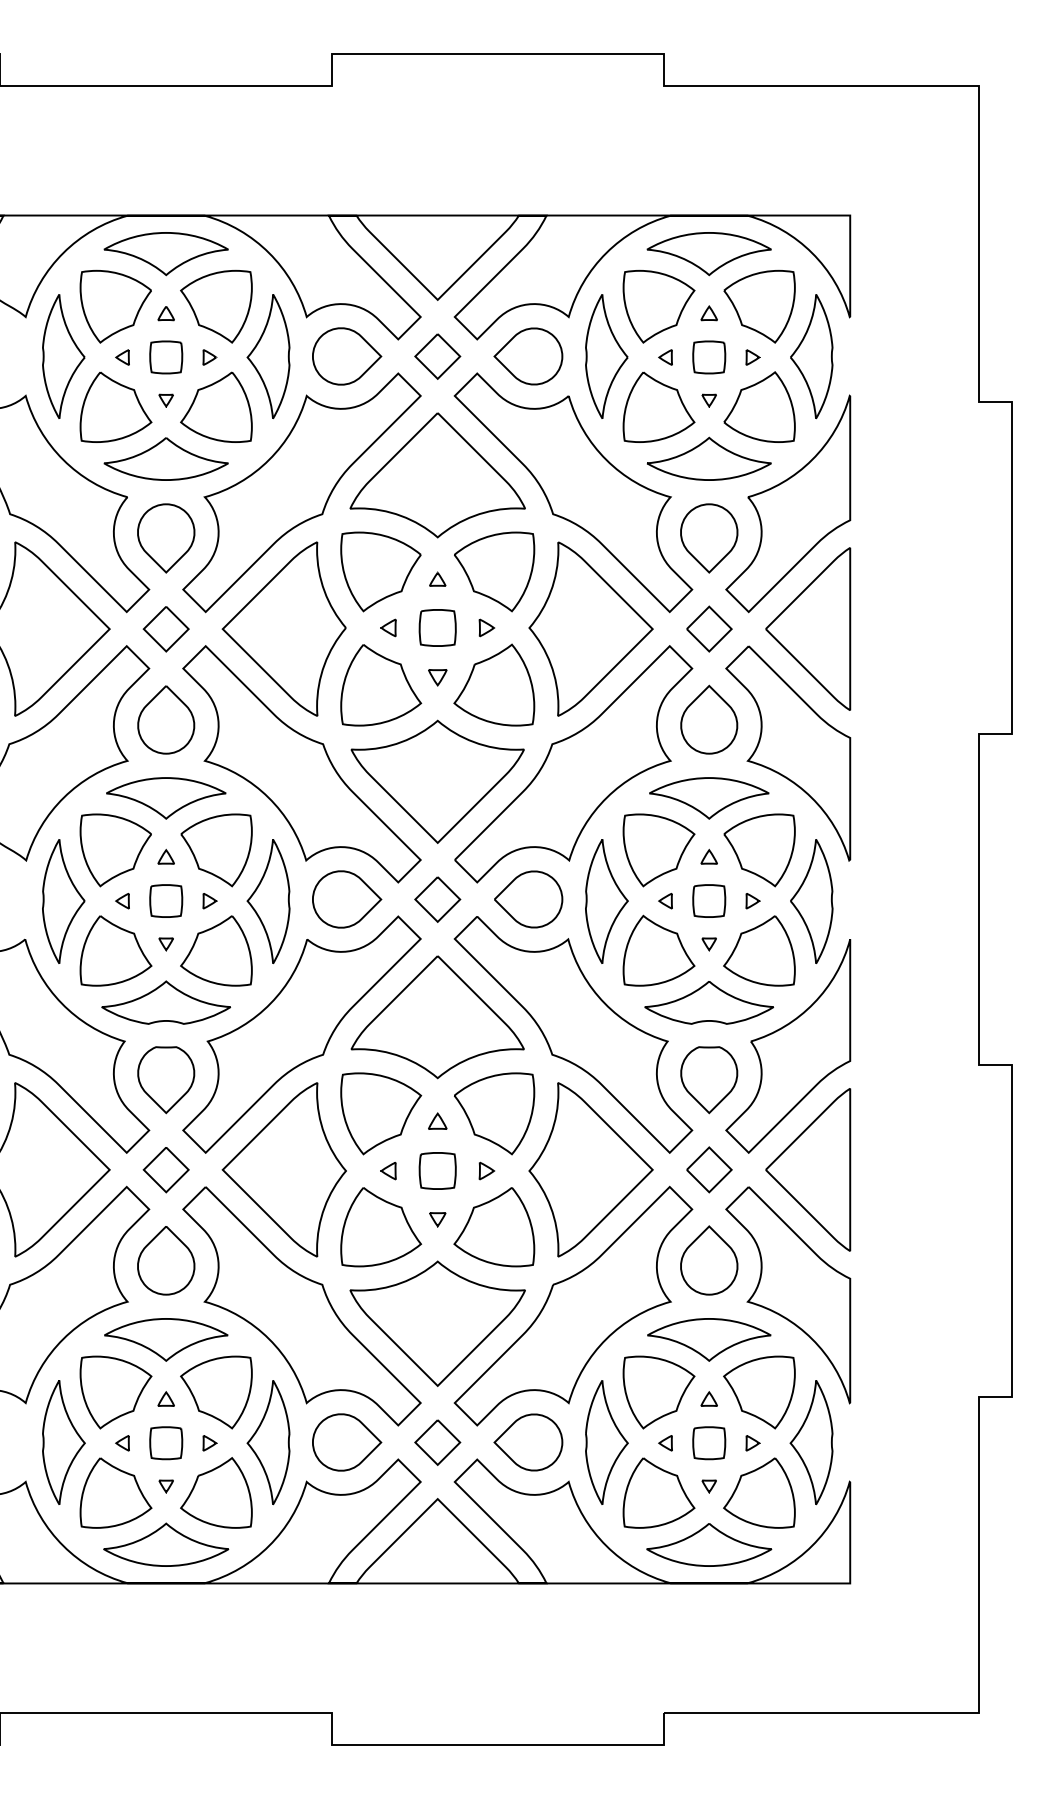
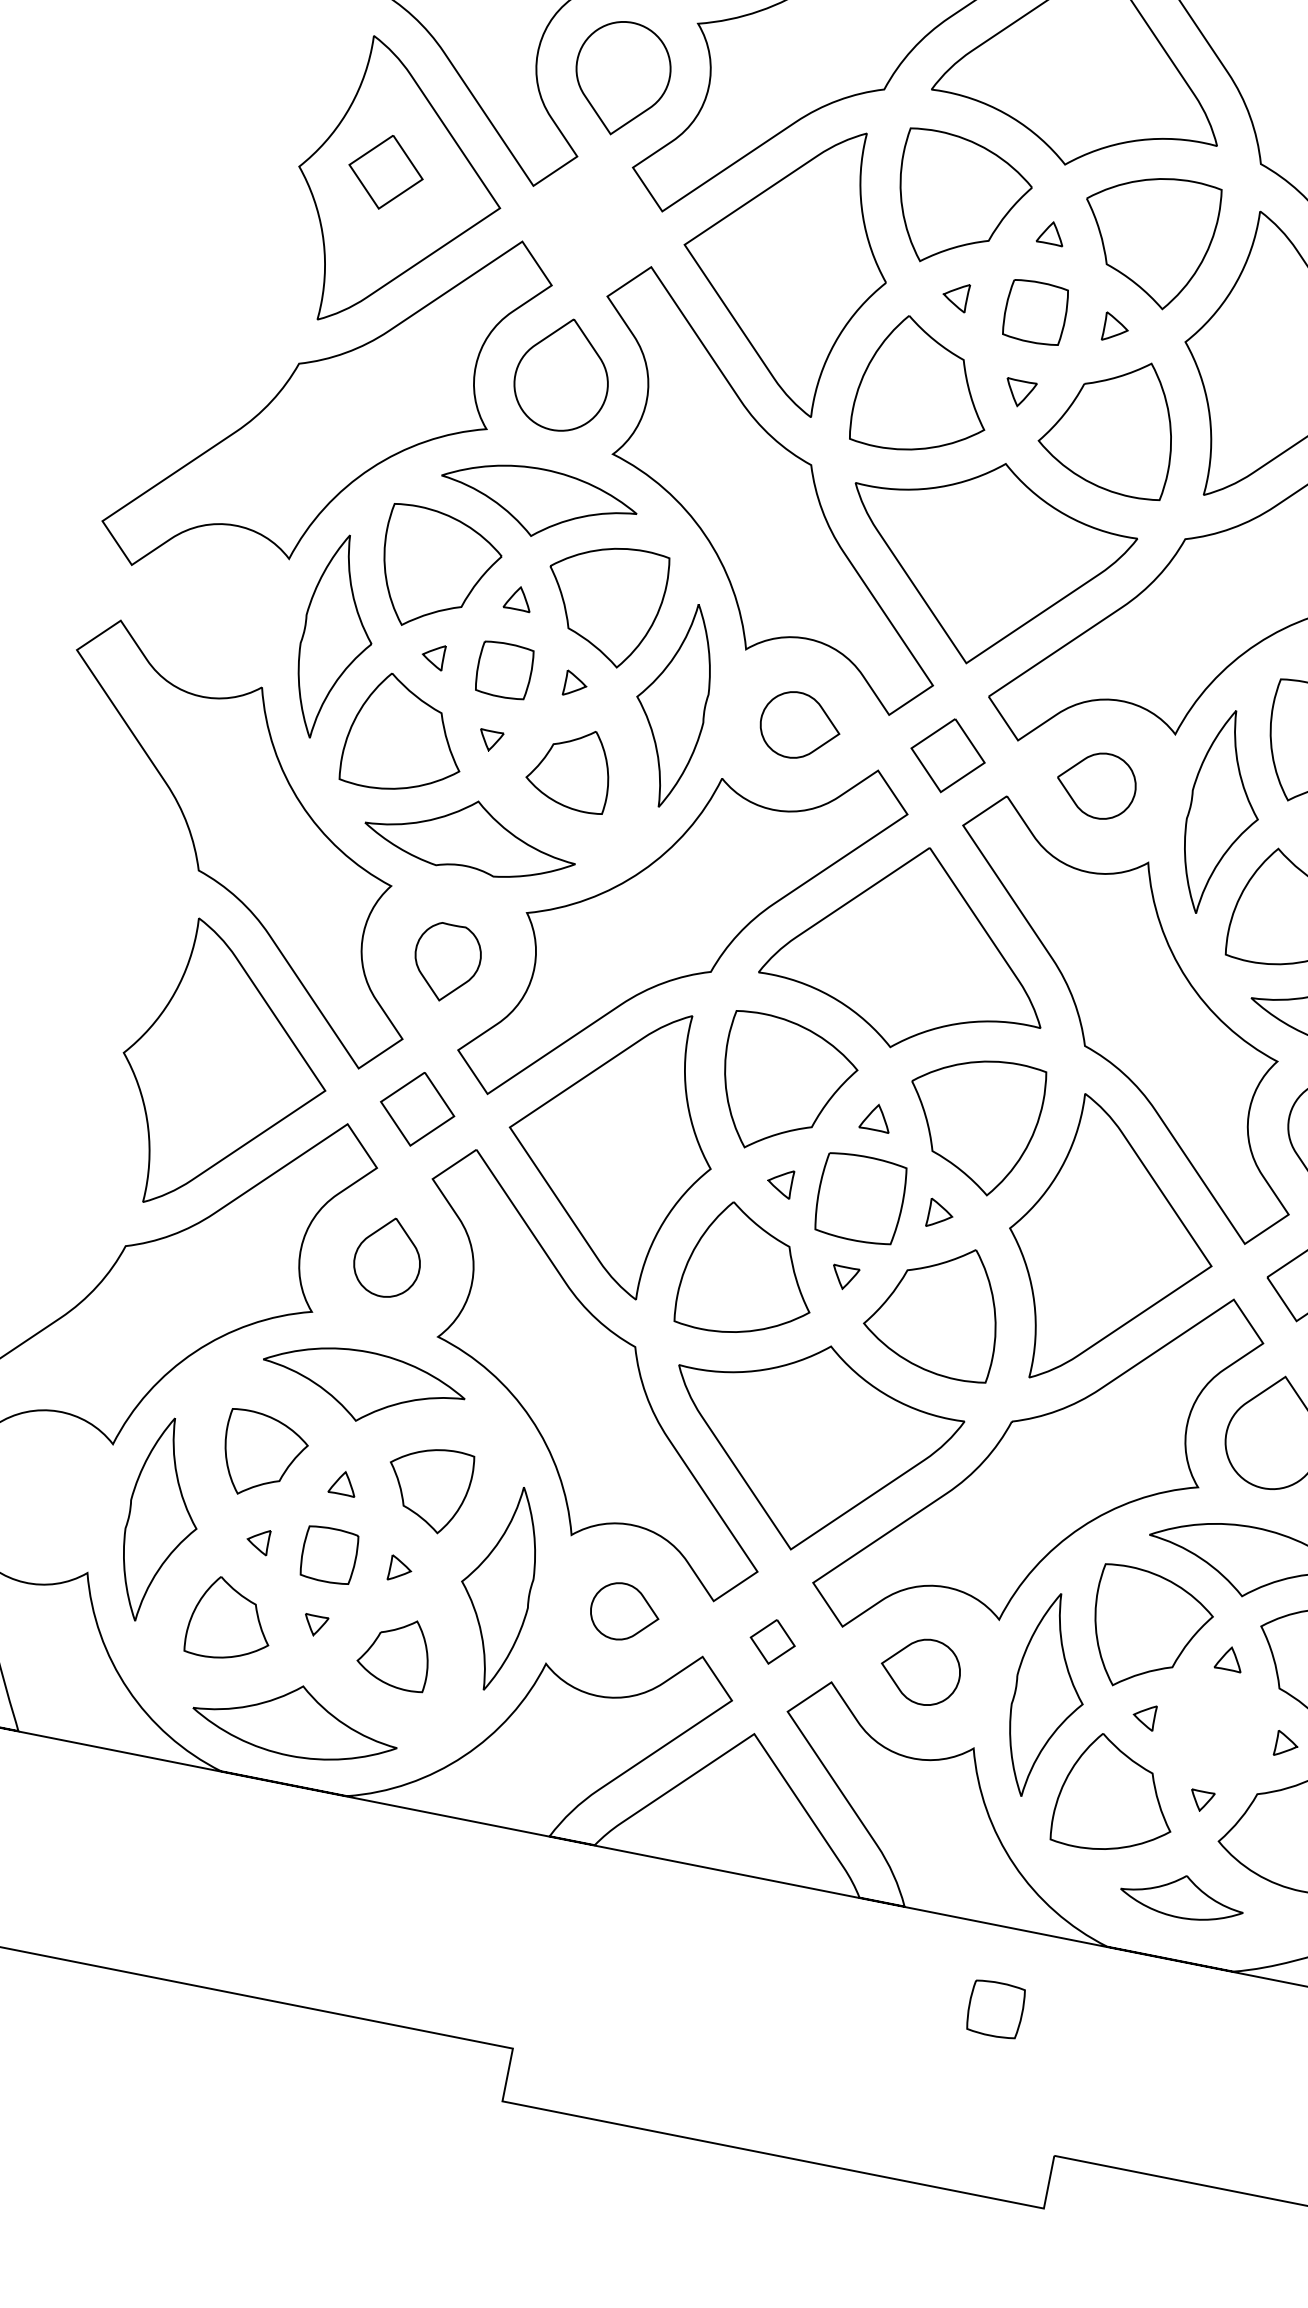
part: (165, 629) -> (384, 172), moved
part: (347, 899) -> (800, 726), size x0.7
part: (528, 899) -> (1096, 784), size x0.7
part: (216, 950) -> (570, 767), size x0.7
part: (166, 1080) -> (446, 963), size x0.7
part: (437, 1170) -> (860, 1197), size x1.4
part: (166, 1260) -> (388, 1257), size x0.7
part: (115, 1392) -> (262, 1456), size x0.7
part: (216, 1392) -> (427, 1488), size x0.7
part: (347, 1442) -> (625, 1612), size x0.6
part: (437, 1442) -> (772, 1641), size x0.6
part: (528, 1442) -> (920, 1671), size x0.7
part: (709, 1443) -> (996, 2009), moved
part: (115, 1492) -> (230, 1619), size x0.7
part: (216, 1492) -> (395, 1651), size x0.6
part: (709, 1544) -> (1183, 1896), size x0.6

